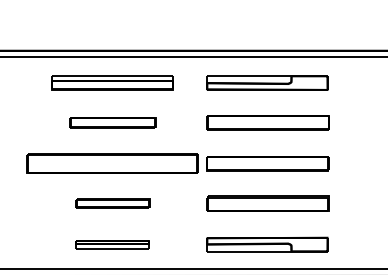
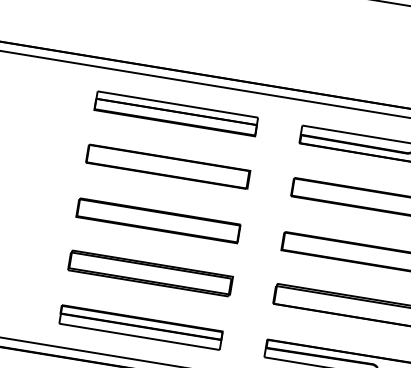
part: (112, 122) -> (167, 166), size x1.43
part: (111, 163) -> (157, 220), size x0.71
part: (112, 203) -> (150, 273), size x1.67
part: (111, 244) -> (139, 327), size x1.67

